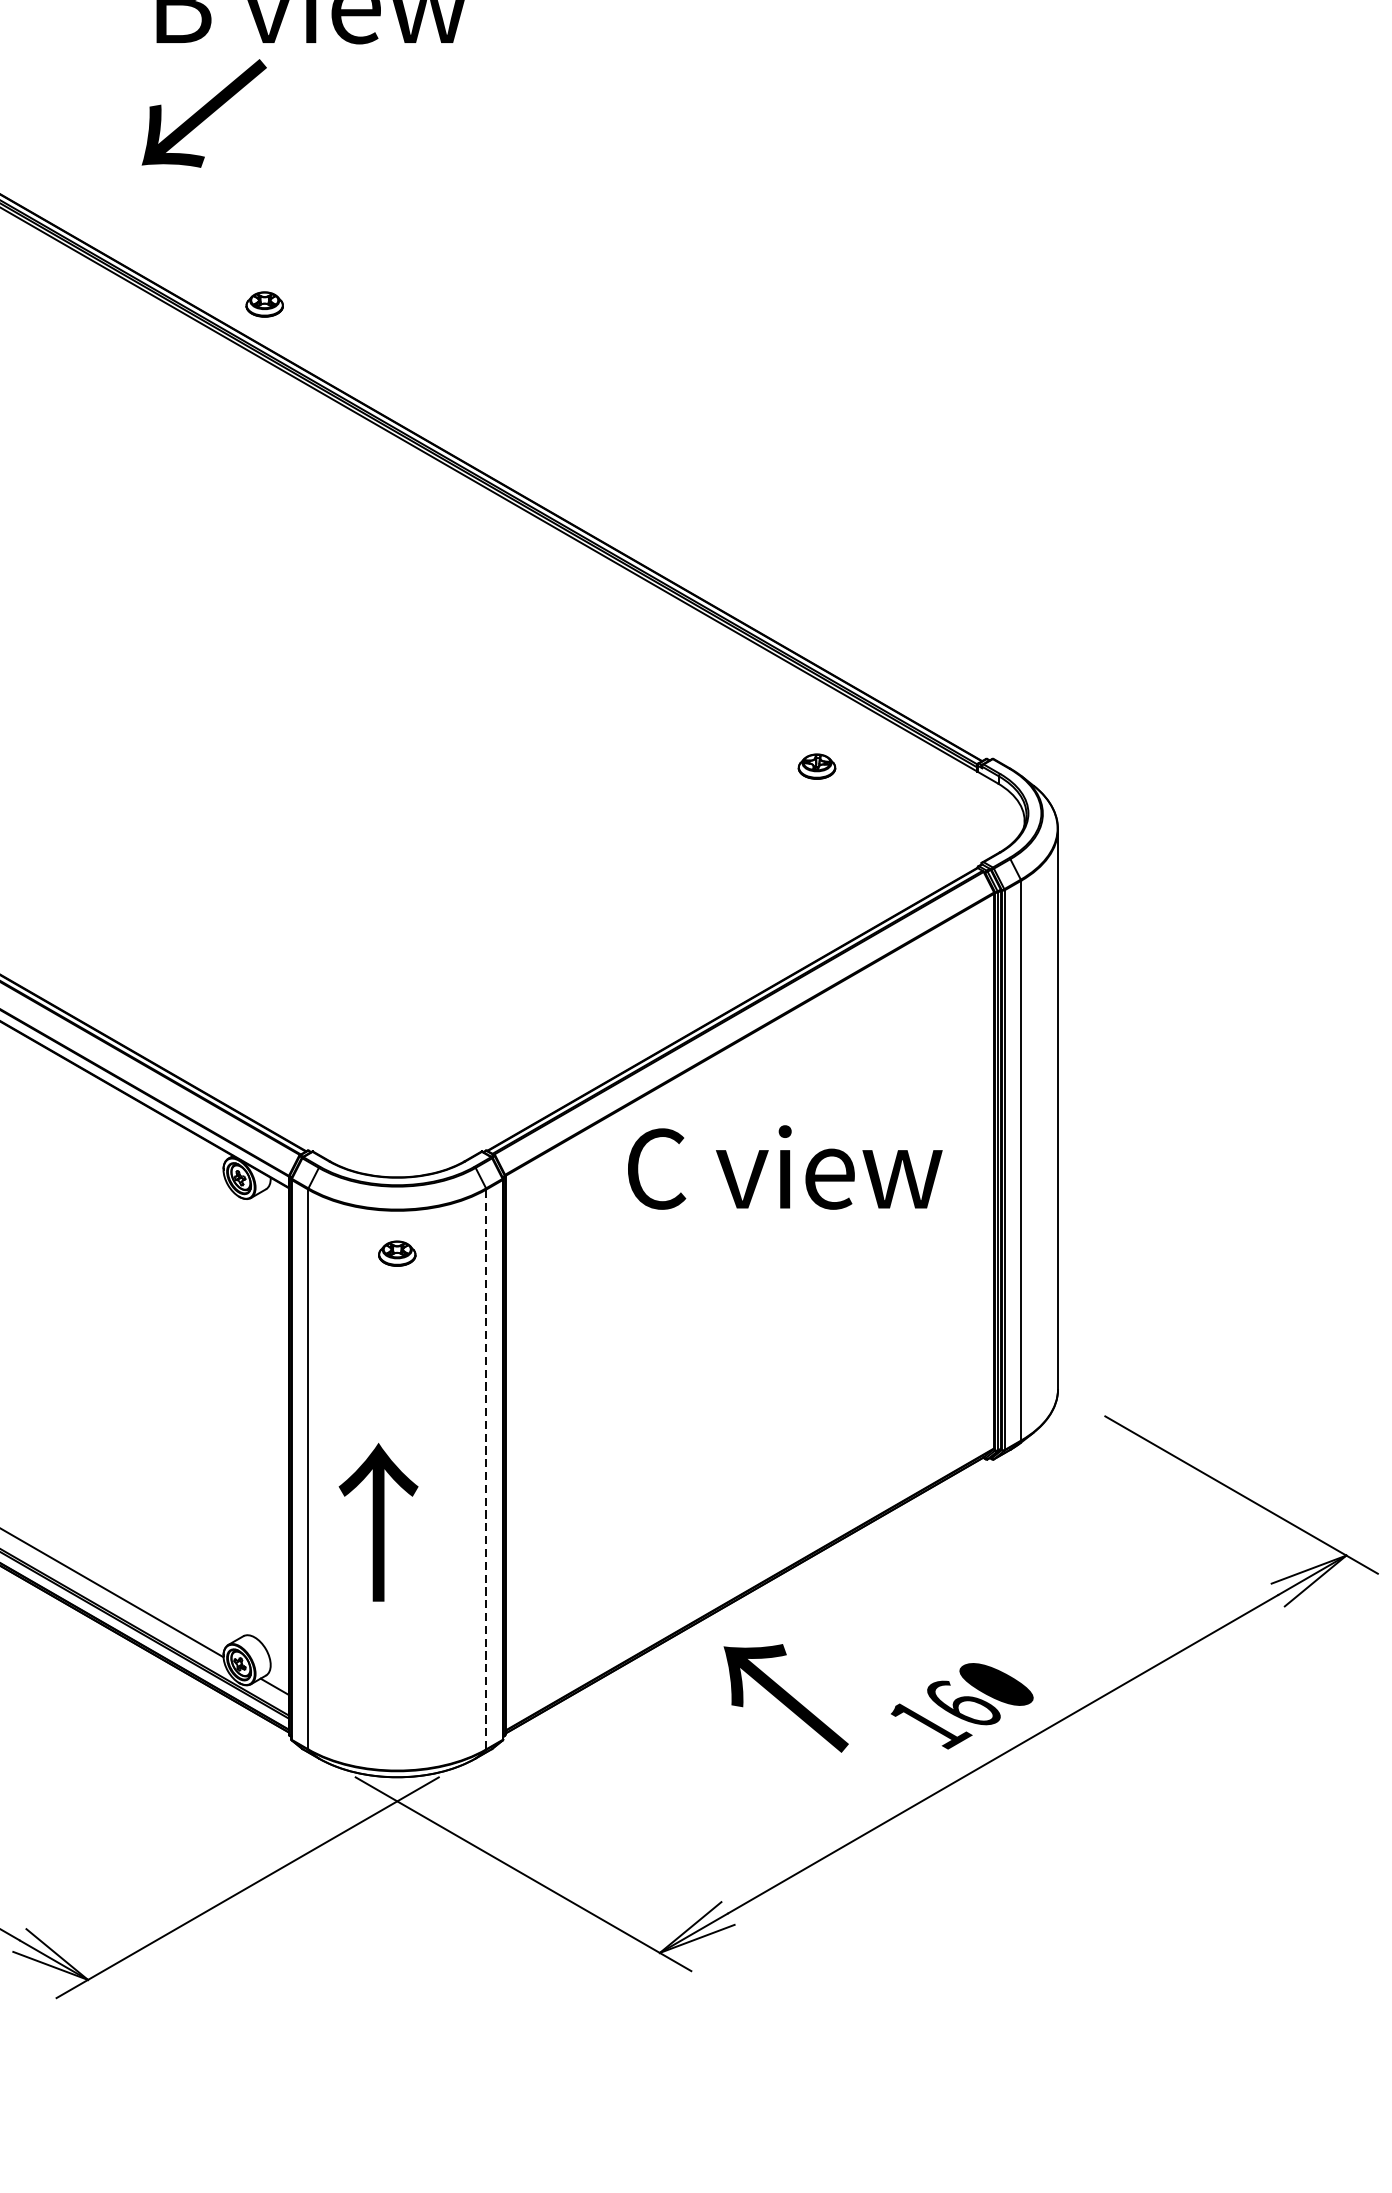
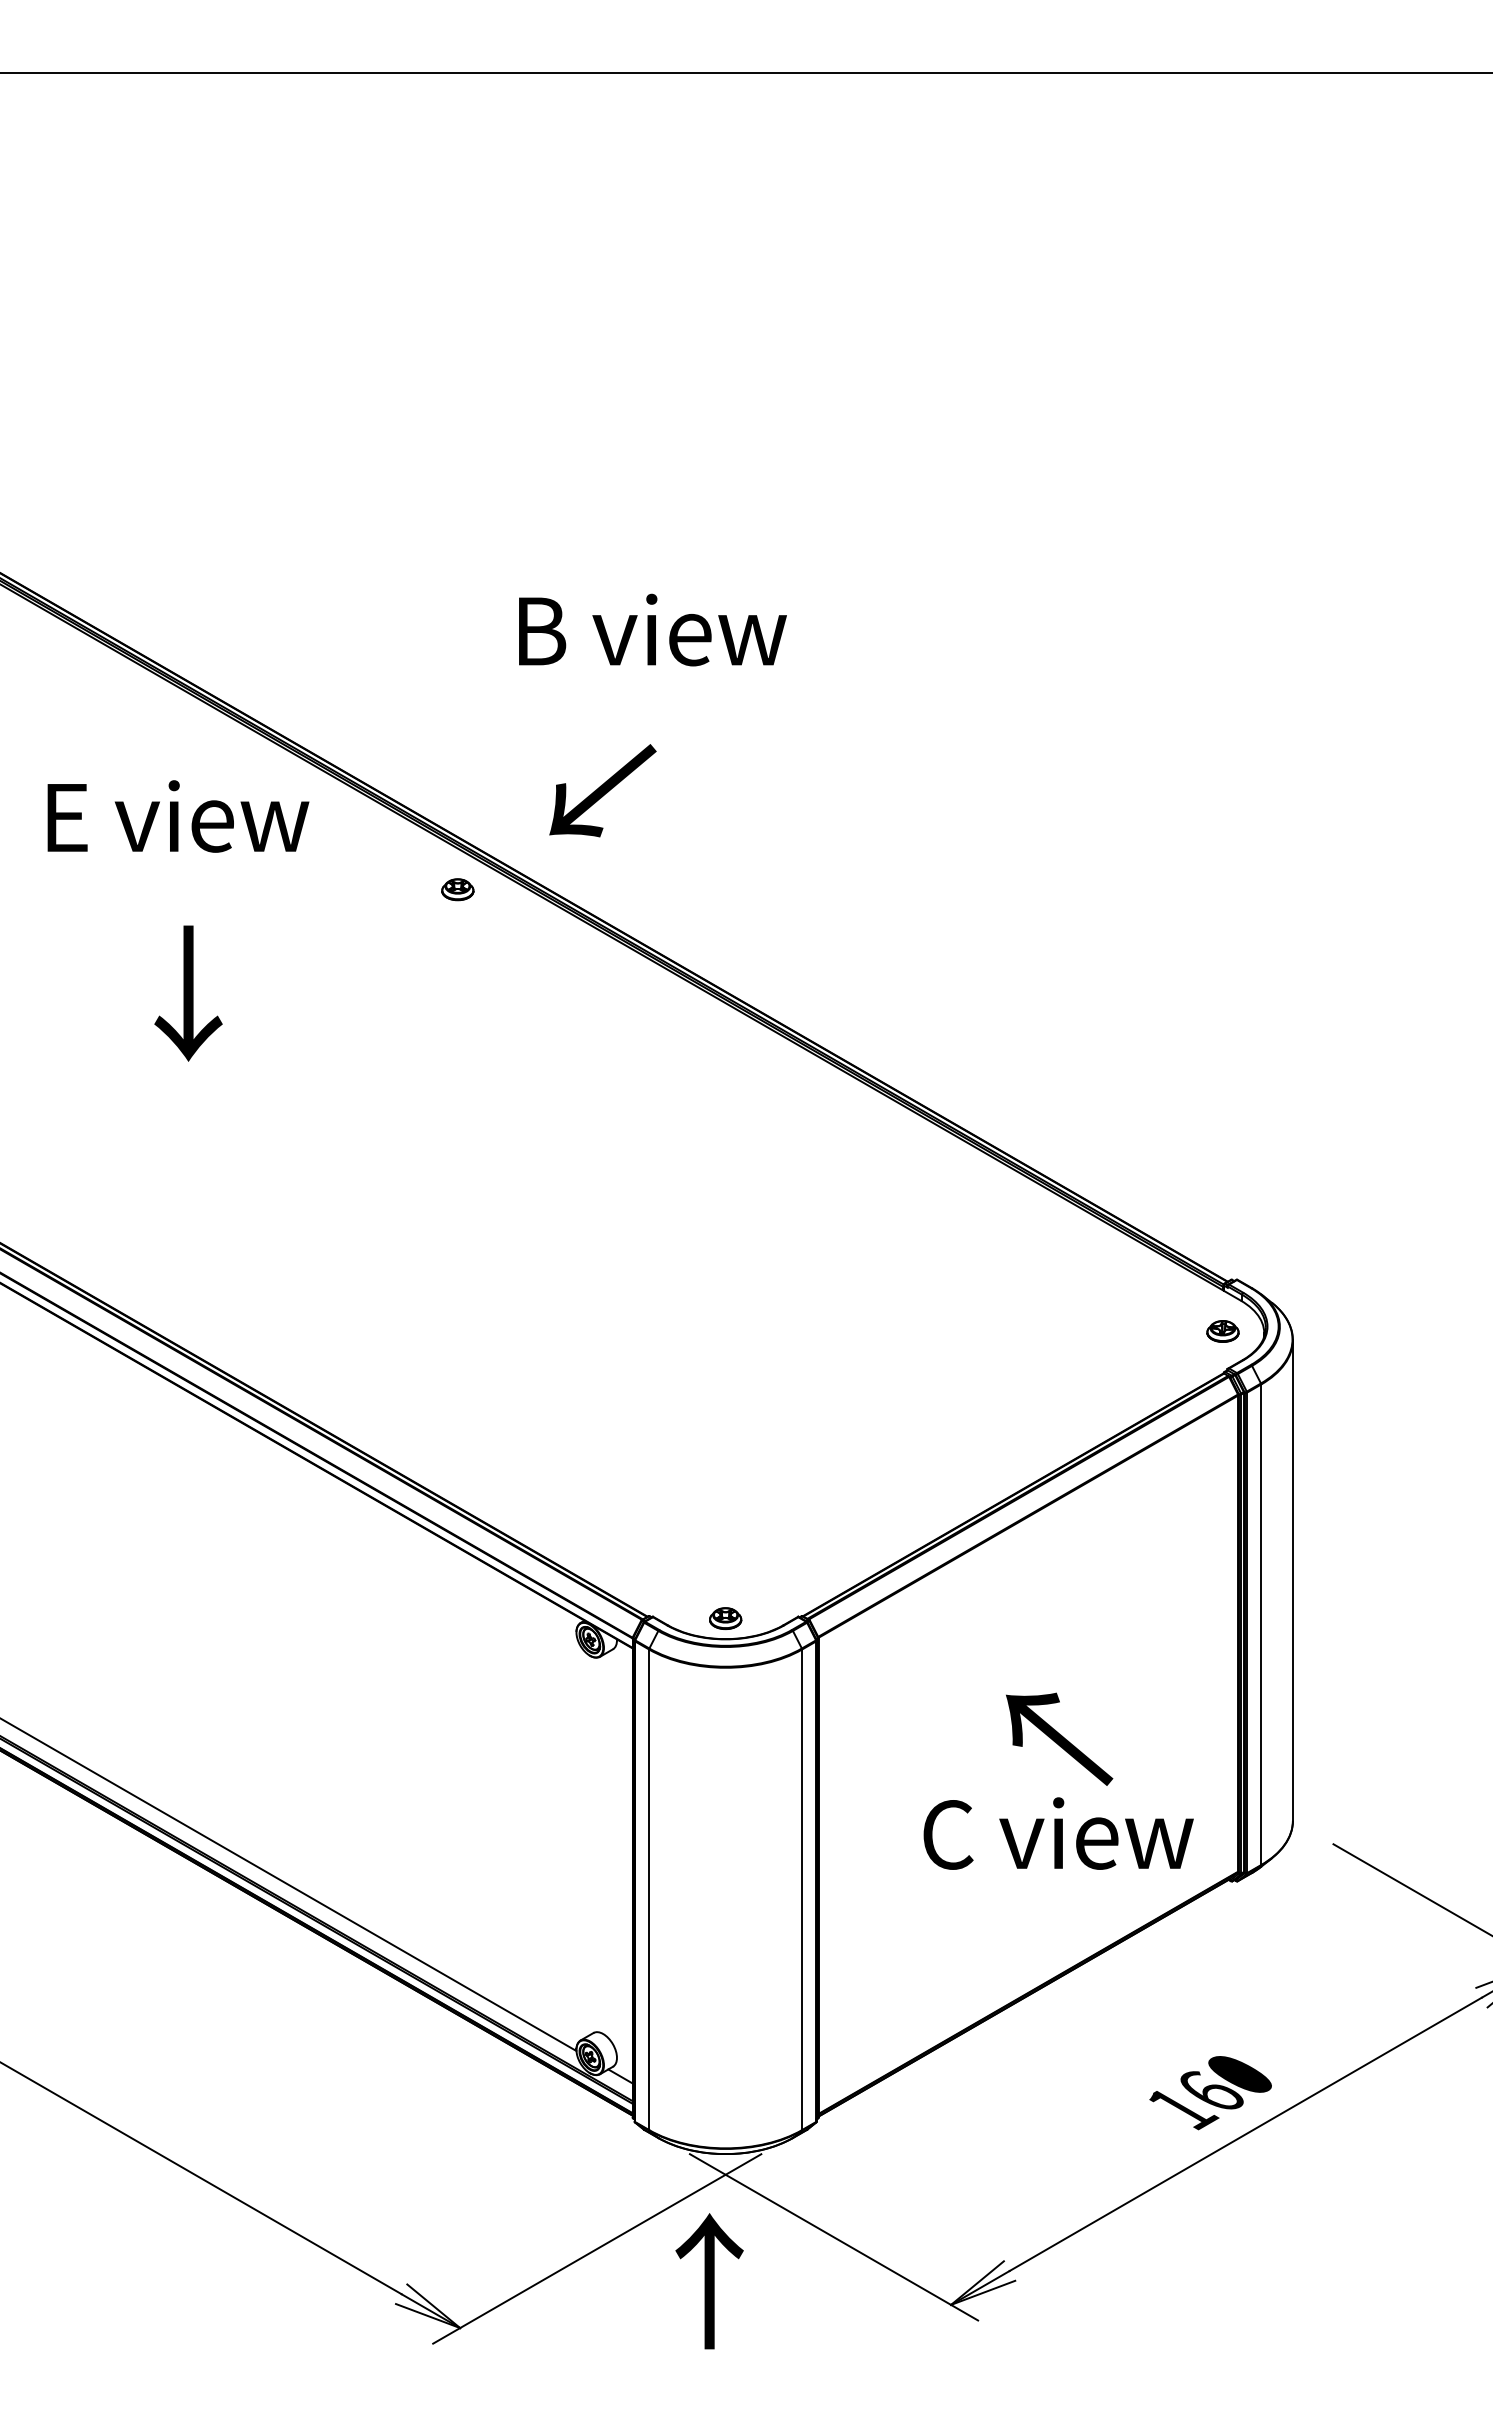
text: (203, 113) -> (602, 790), moved
part: (264, 304) -> (457, 889), moved
part: (816, 766) -> (1222, 1331), moved
text: (784, 1167) -> (1058, 1833), moved
part: (397, 1253) -> (725, 1618), moved
line: (486, 1469) -> (802, 1889), dashed -> solid
text: (378, 1522) -> (709, 2281), moved
text: (786, 1697) -> (1059, 1738), moved

